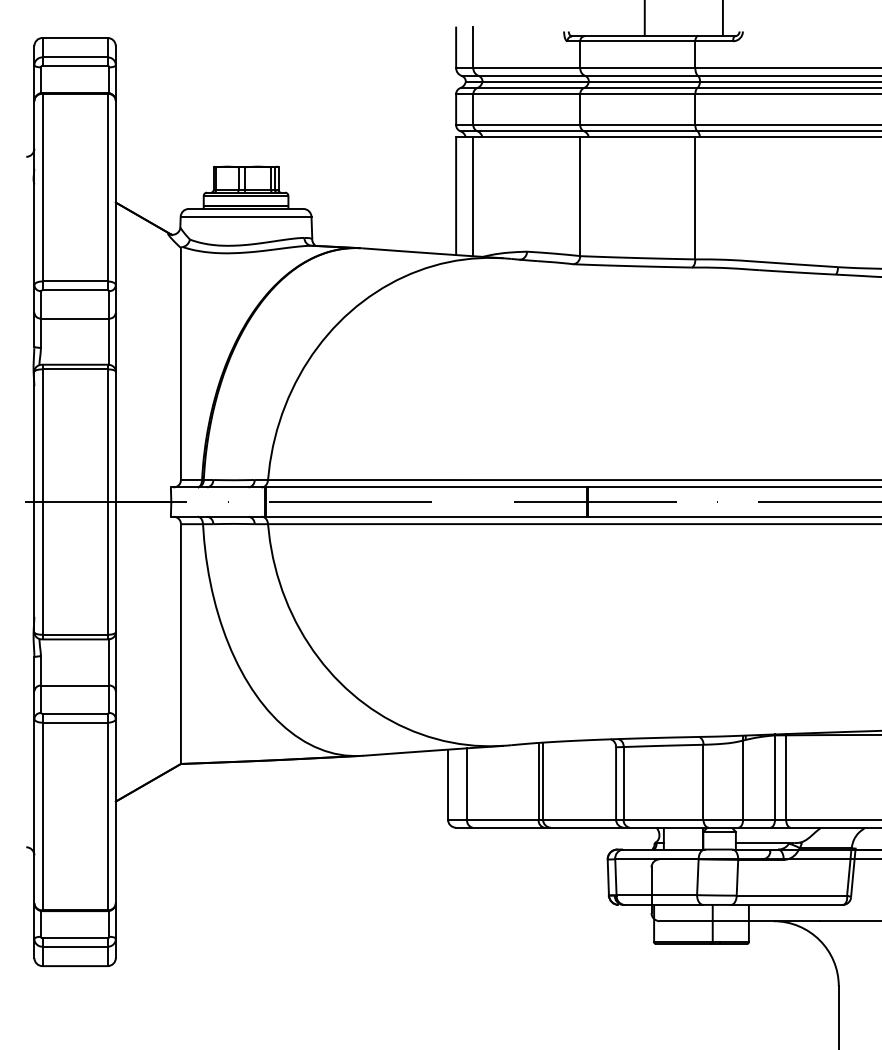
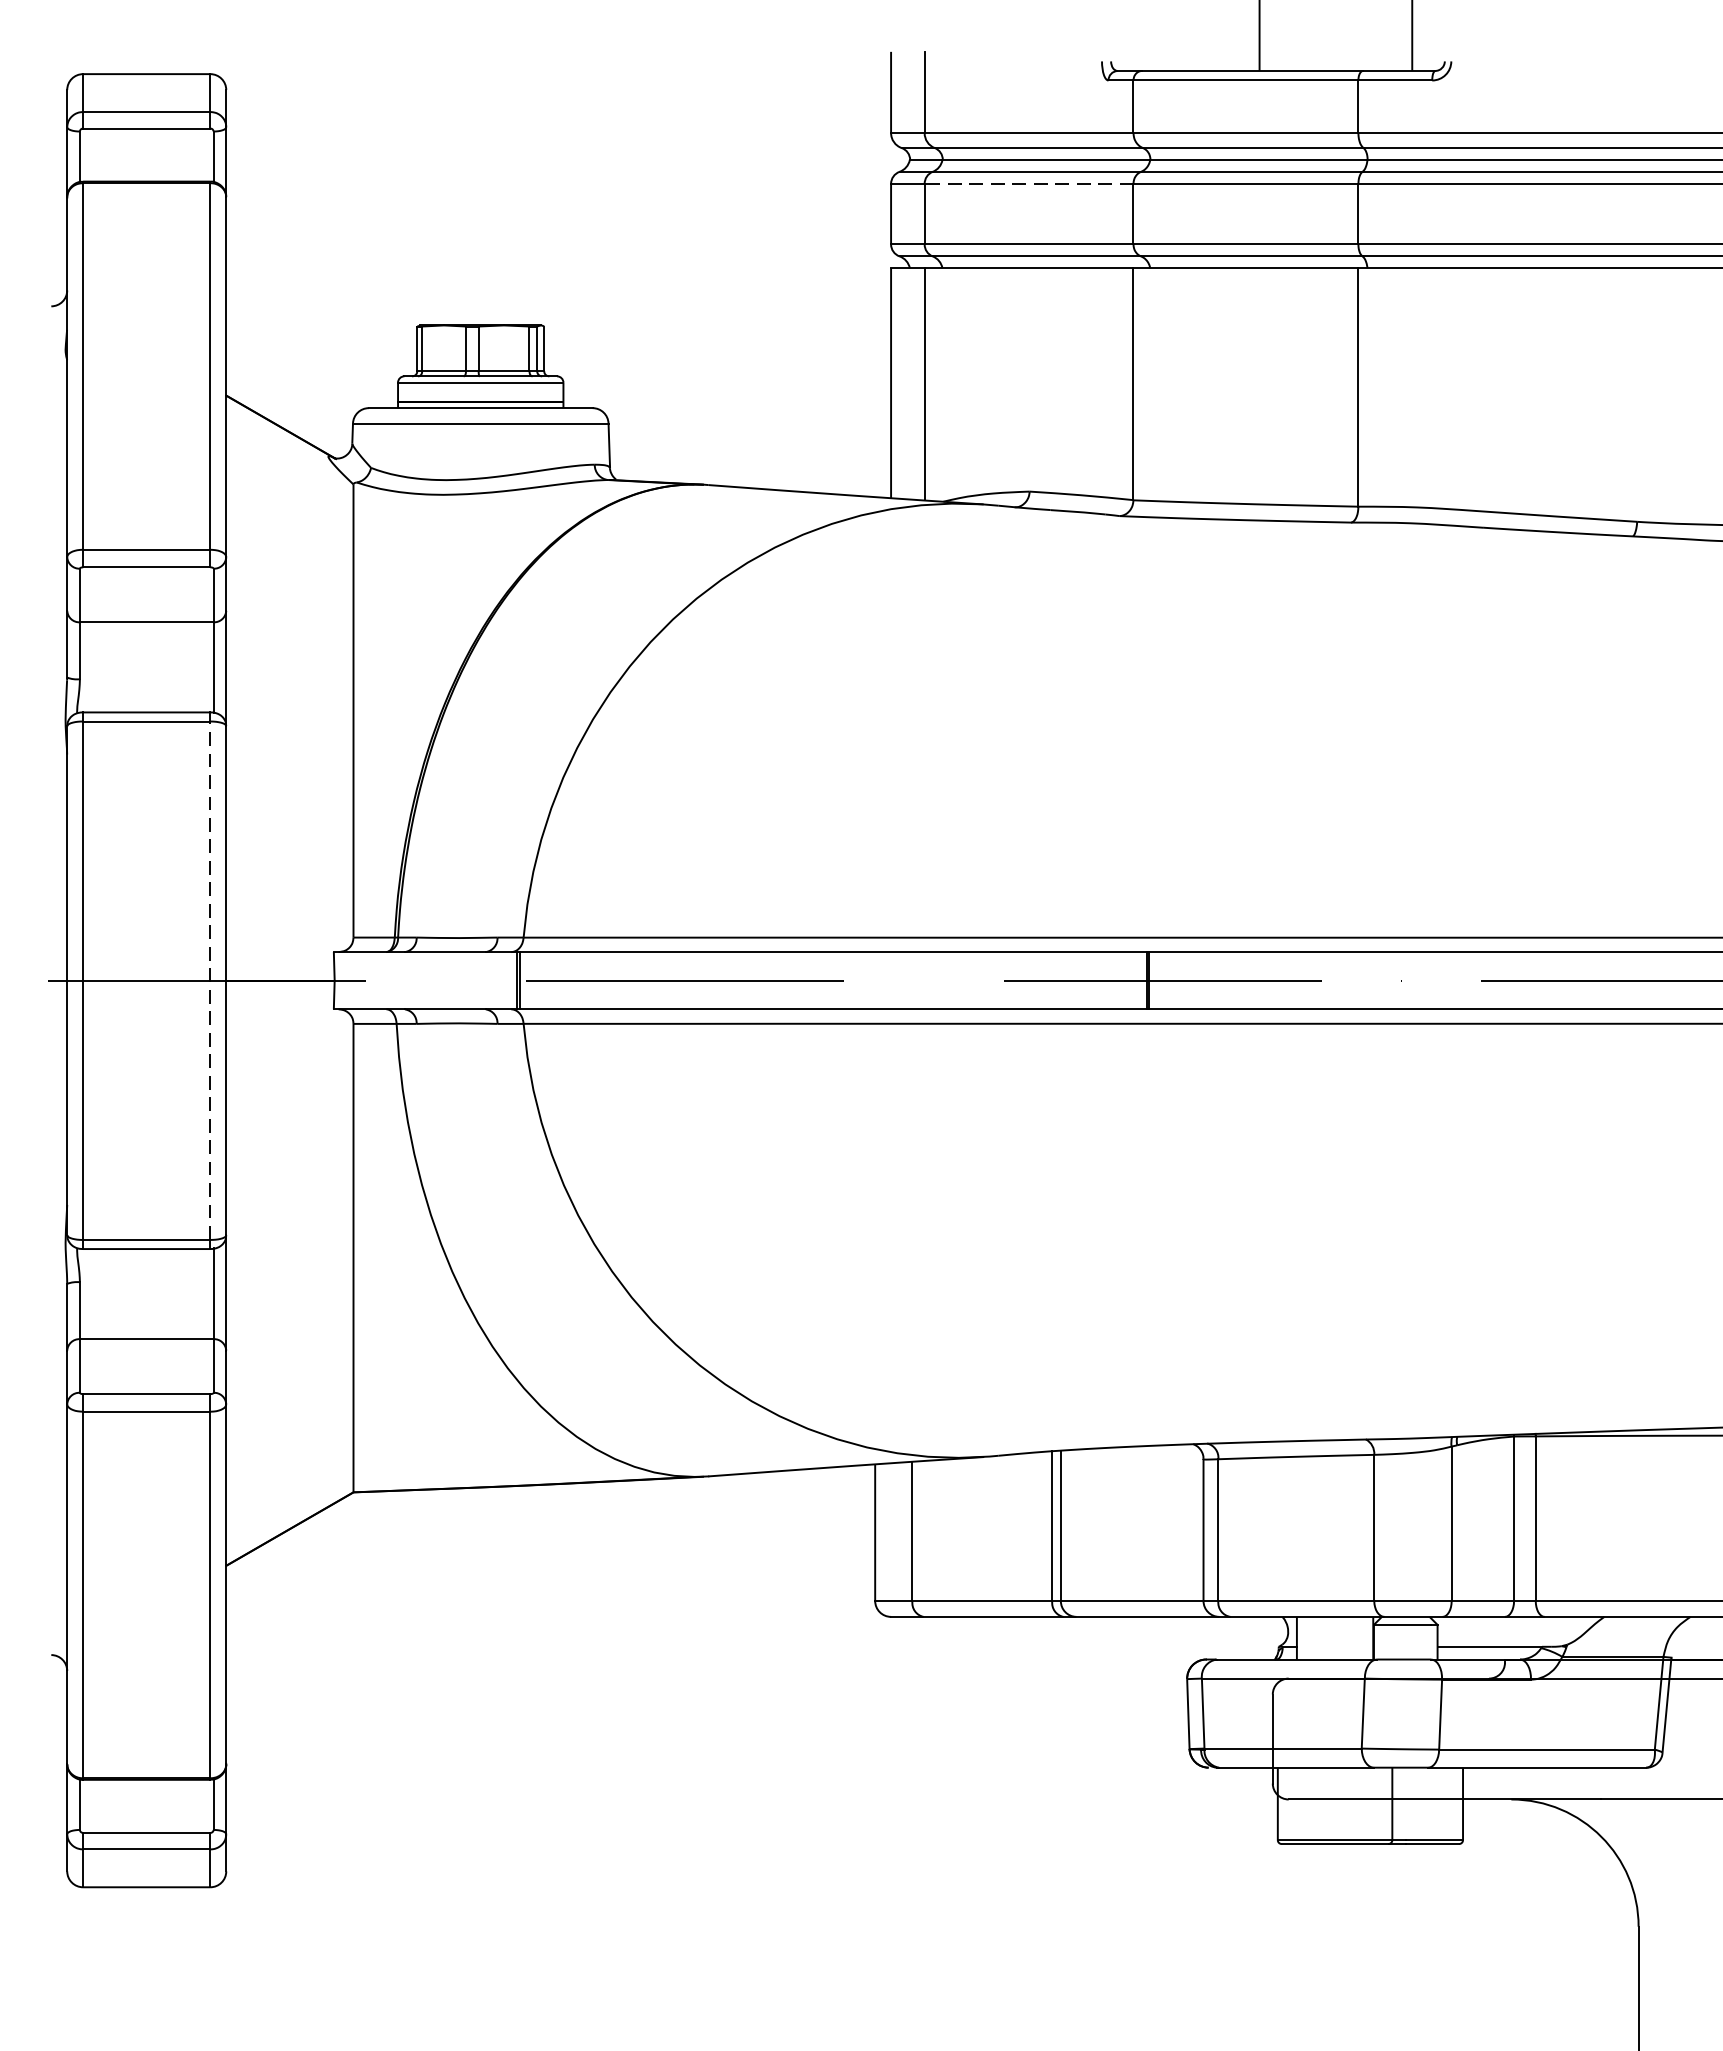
line: (526, 94) -> (1028, 184), solid -> dashed
line: (107, 502) -> (210, 981), solid -> dashed

